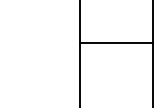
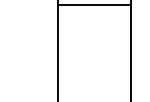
line: (116, 43) -> (94, 5), moved

